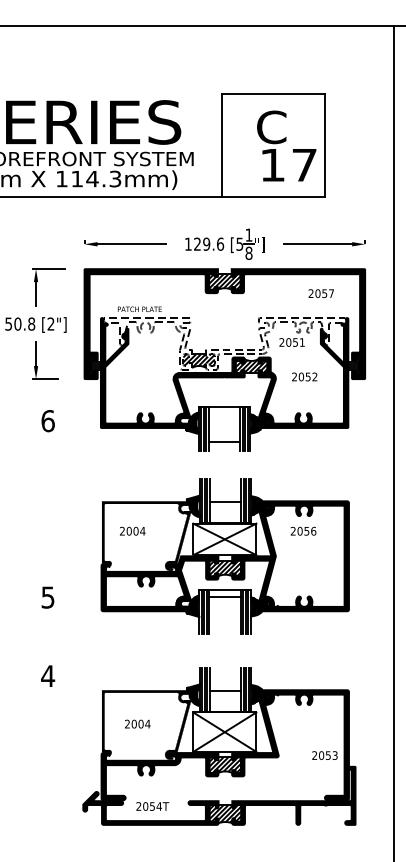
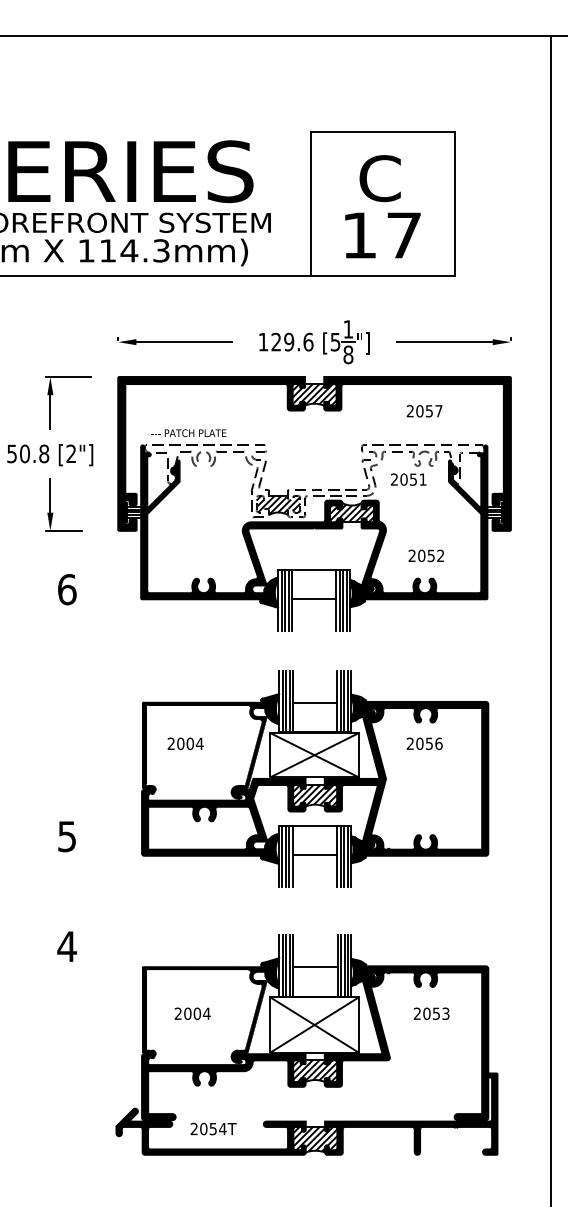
text: (289, 165) -> (382, 235), moved
text: (321, 293) -> (424, 411), moved
text: (304, 376) -> (425, 555), moved
line: (224, 441) -> (314, 598), moved
line: (224, 596) -> (314, 854), moved
text: (324, 755) -> (431, 1013), moved

